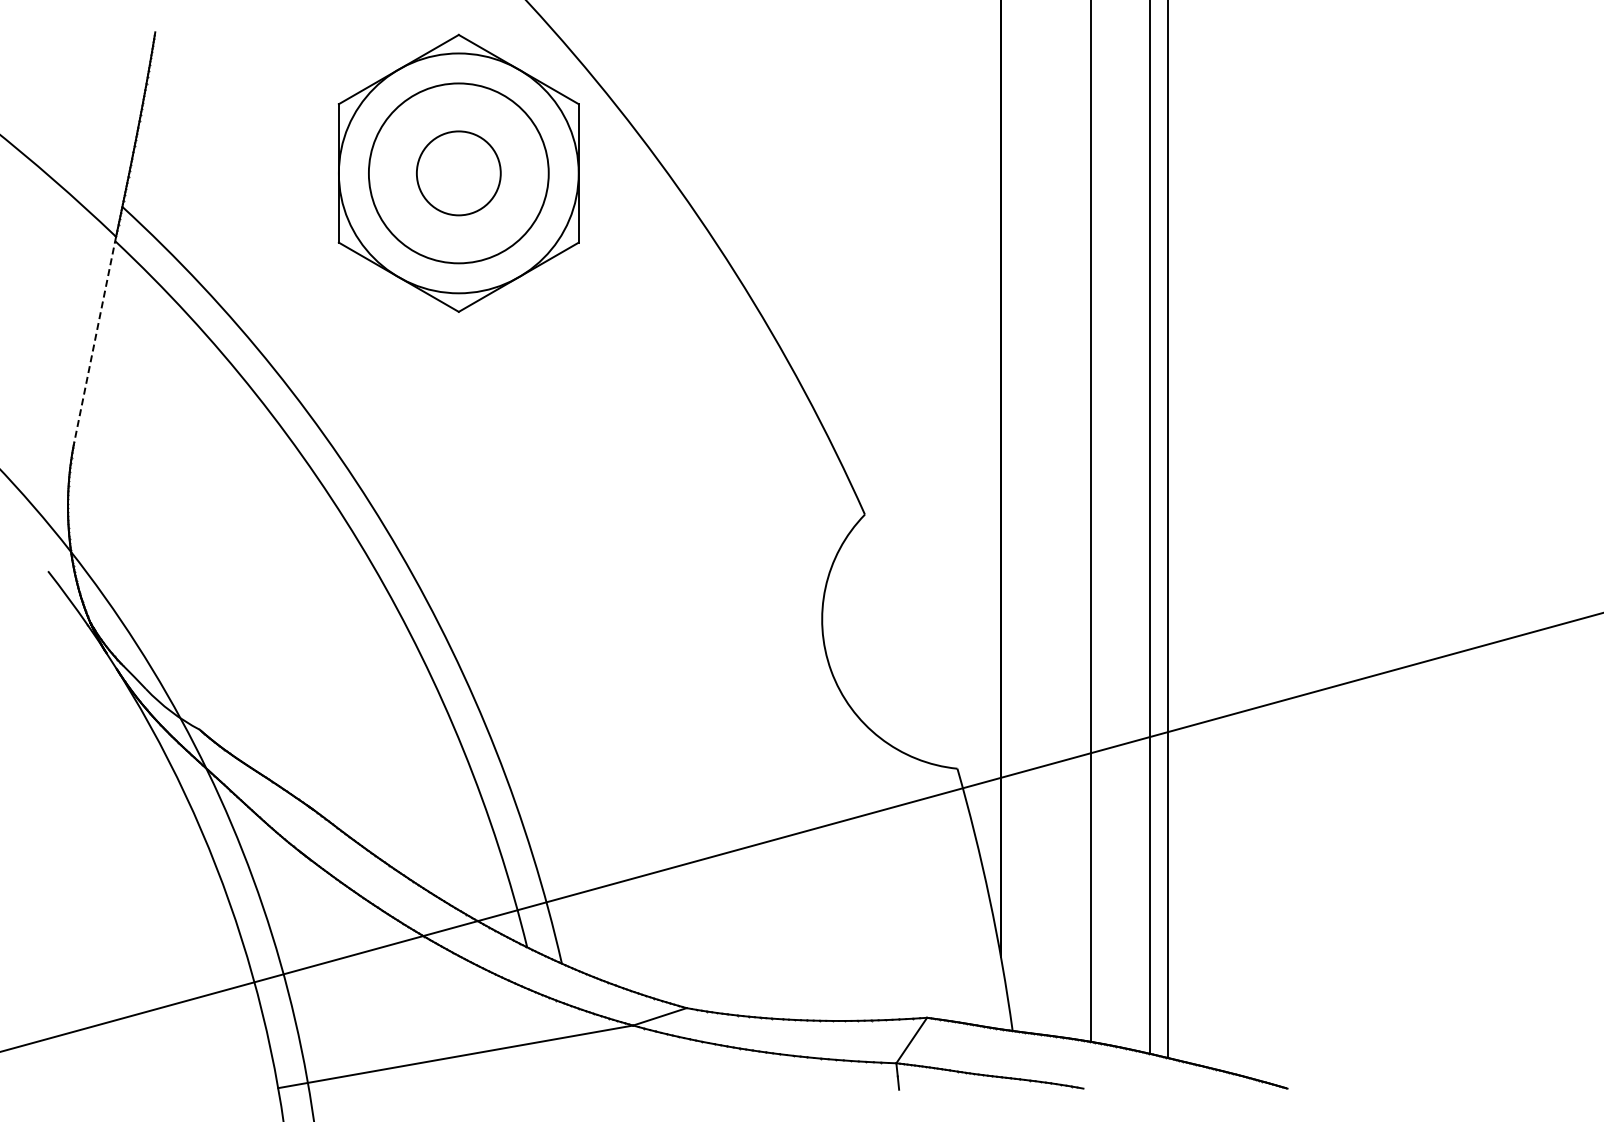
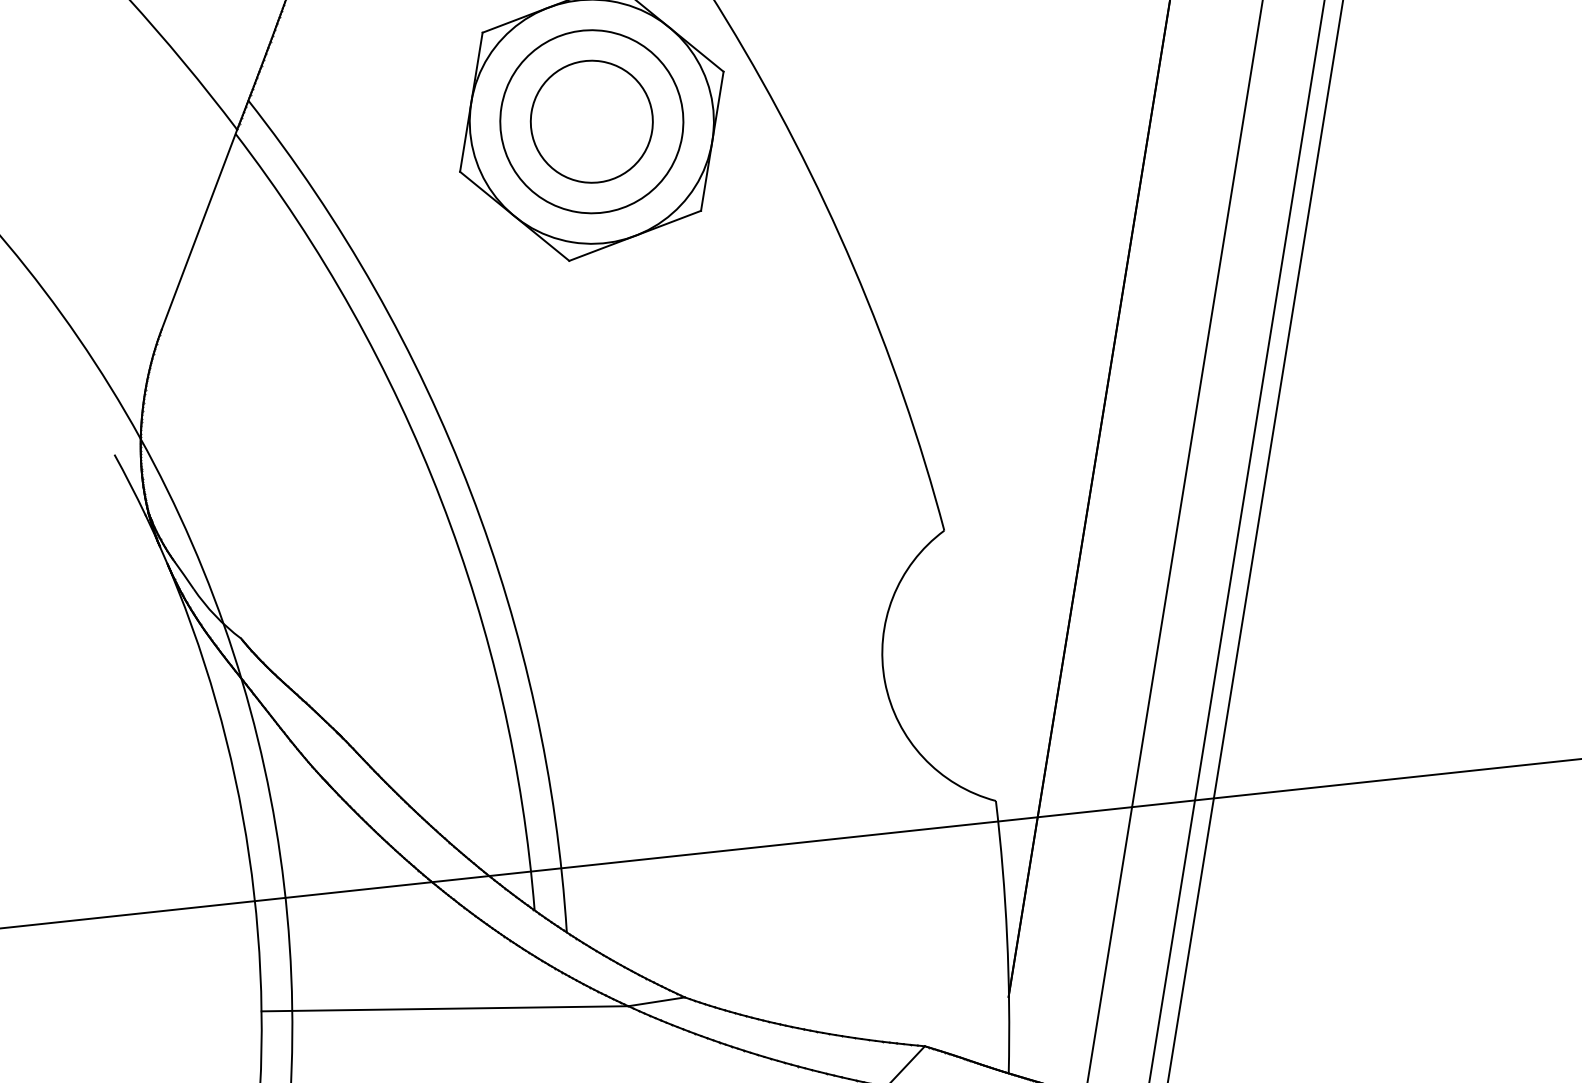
circle: (458, 173) -> (591, 121), size x1.43
line: (95, 340) -> (199, 230), dashed -> solid

